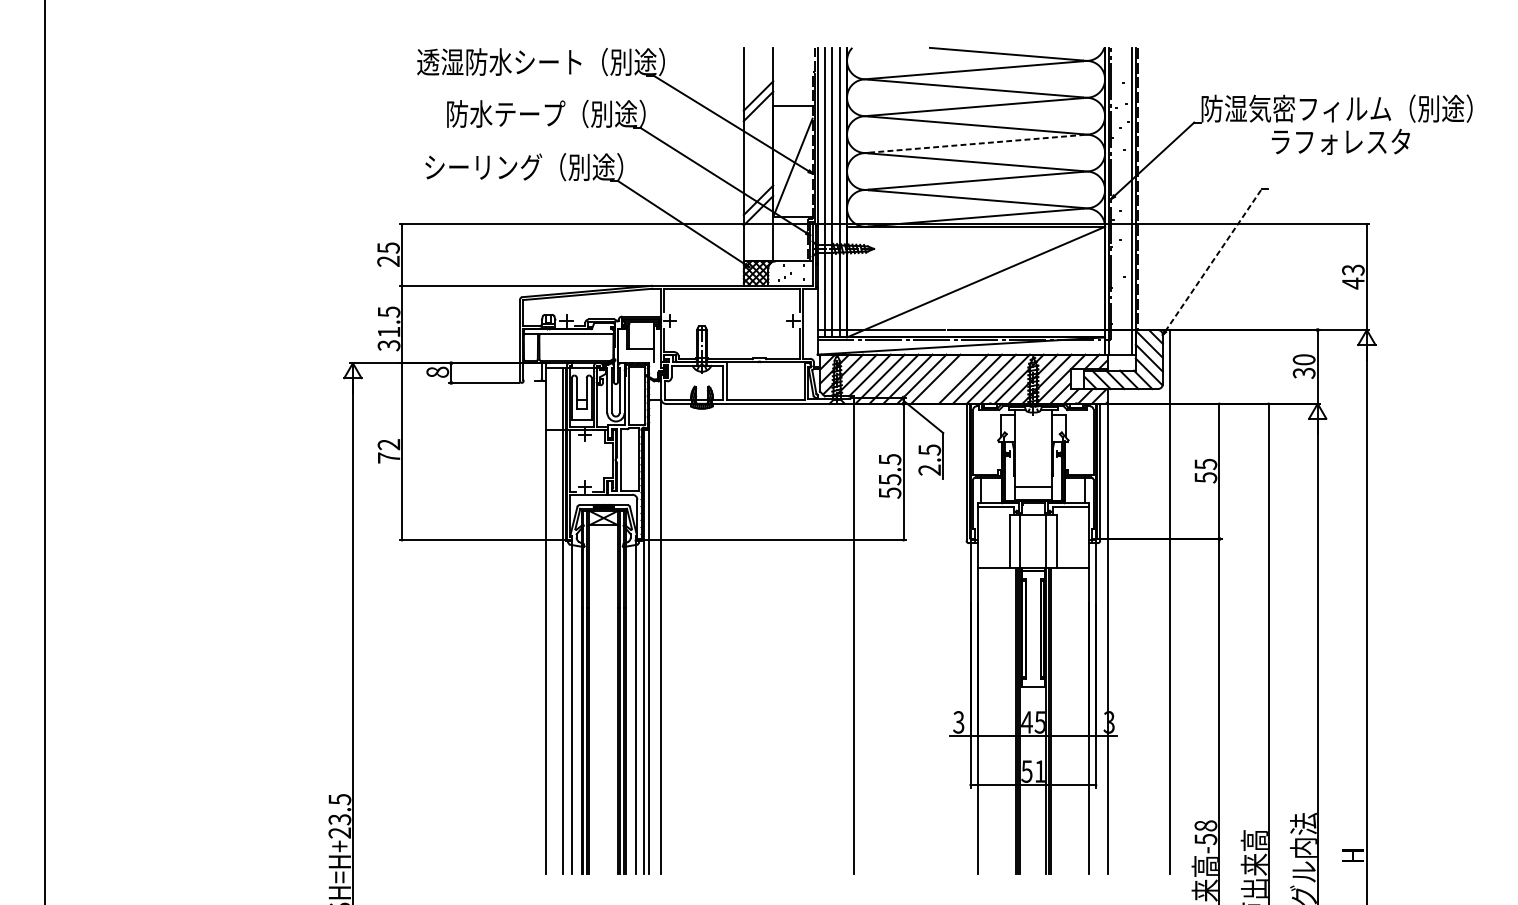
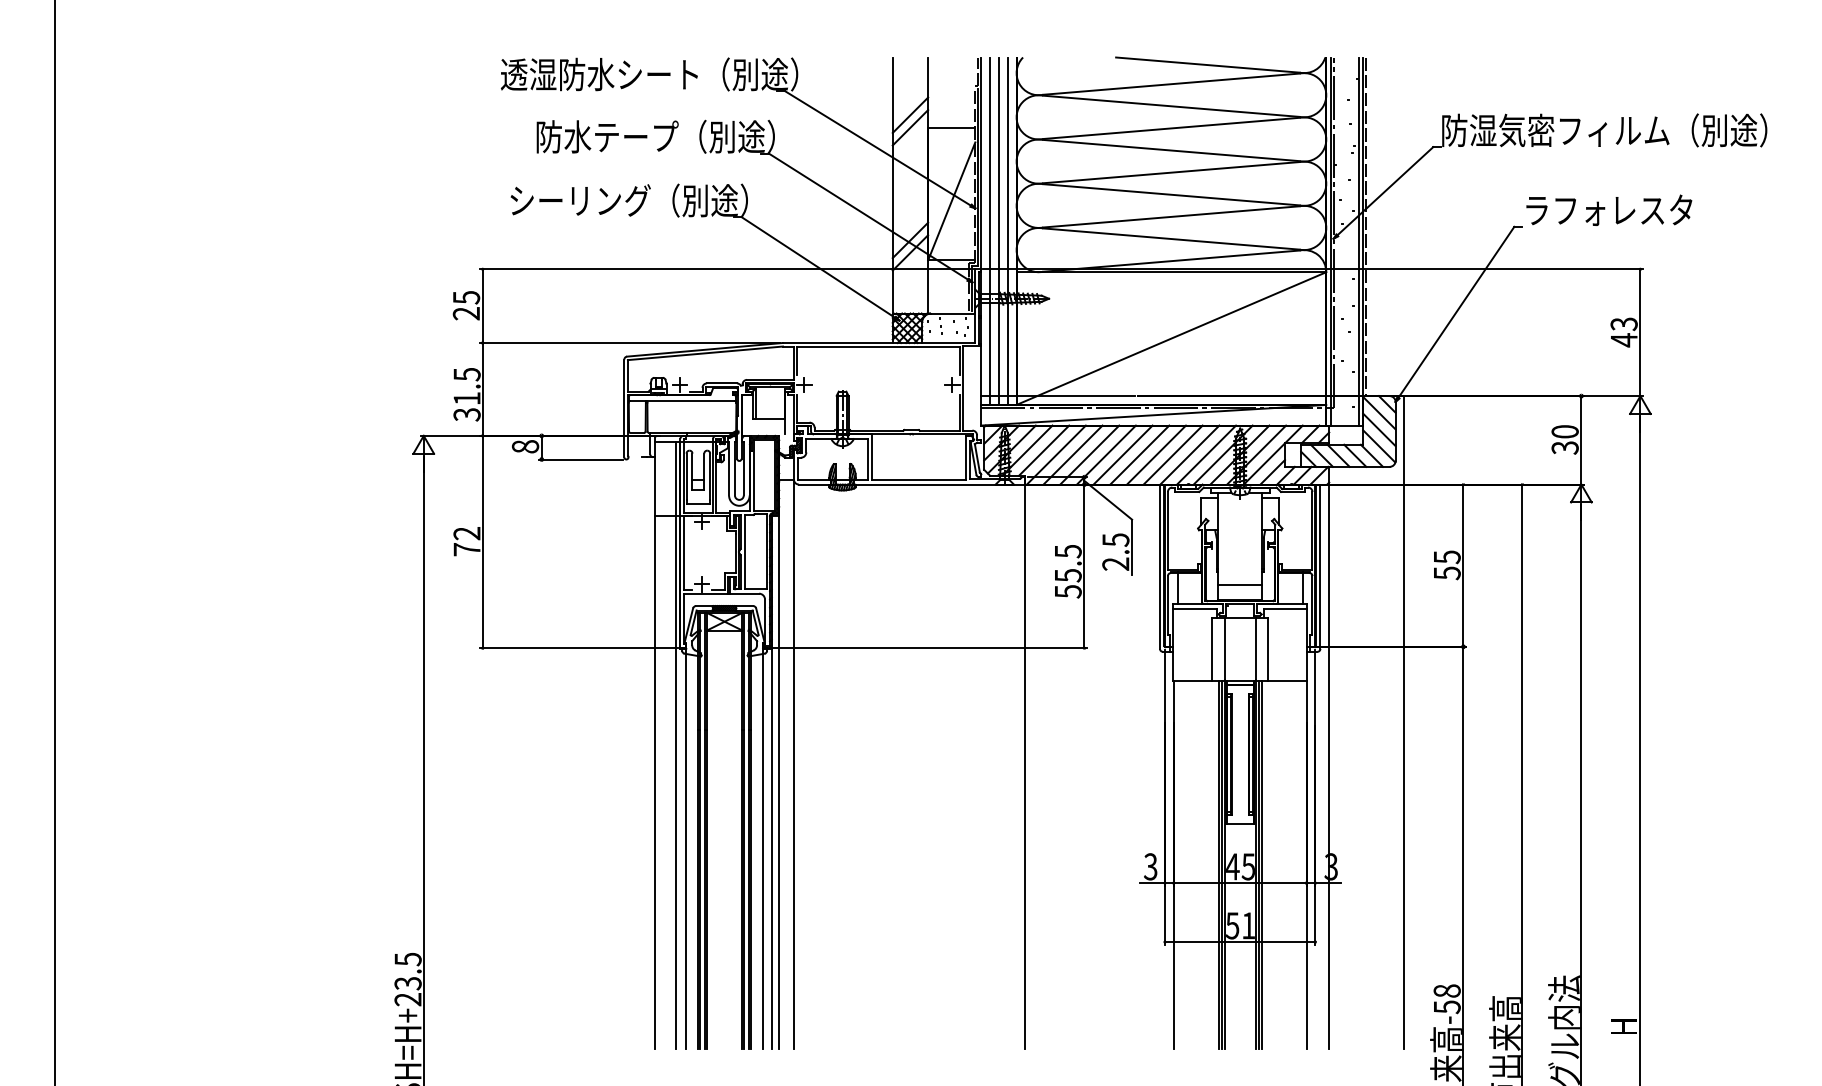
text: (1341, 141) -> (1609, 209), moved
line: (976, 143) -> (1171, 172), dashed -> solid
line: (1213, 259) -> (1456, 311), dashed -> solid
line: (949, 378) -> (1139, 454), added

